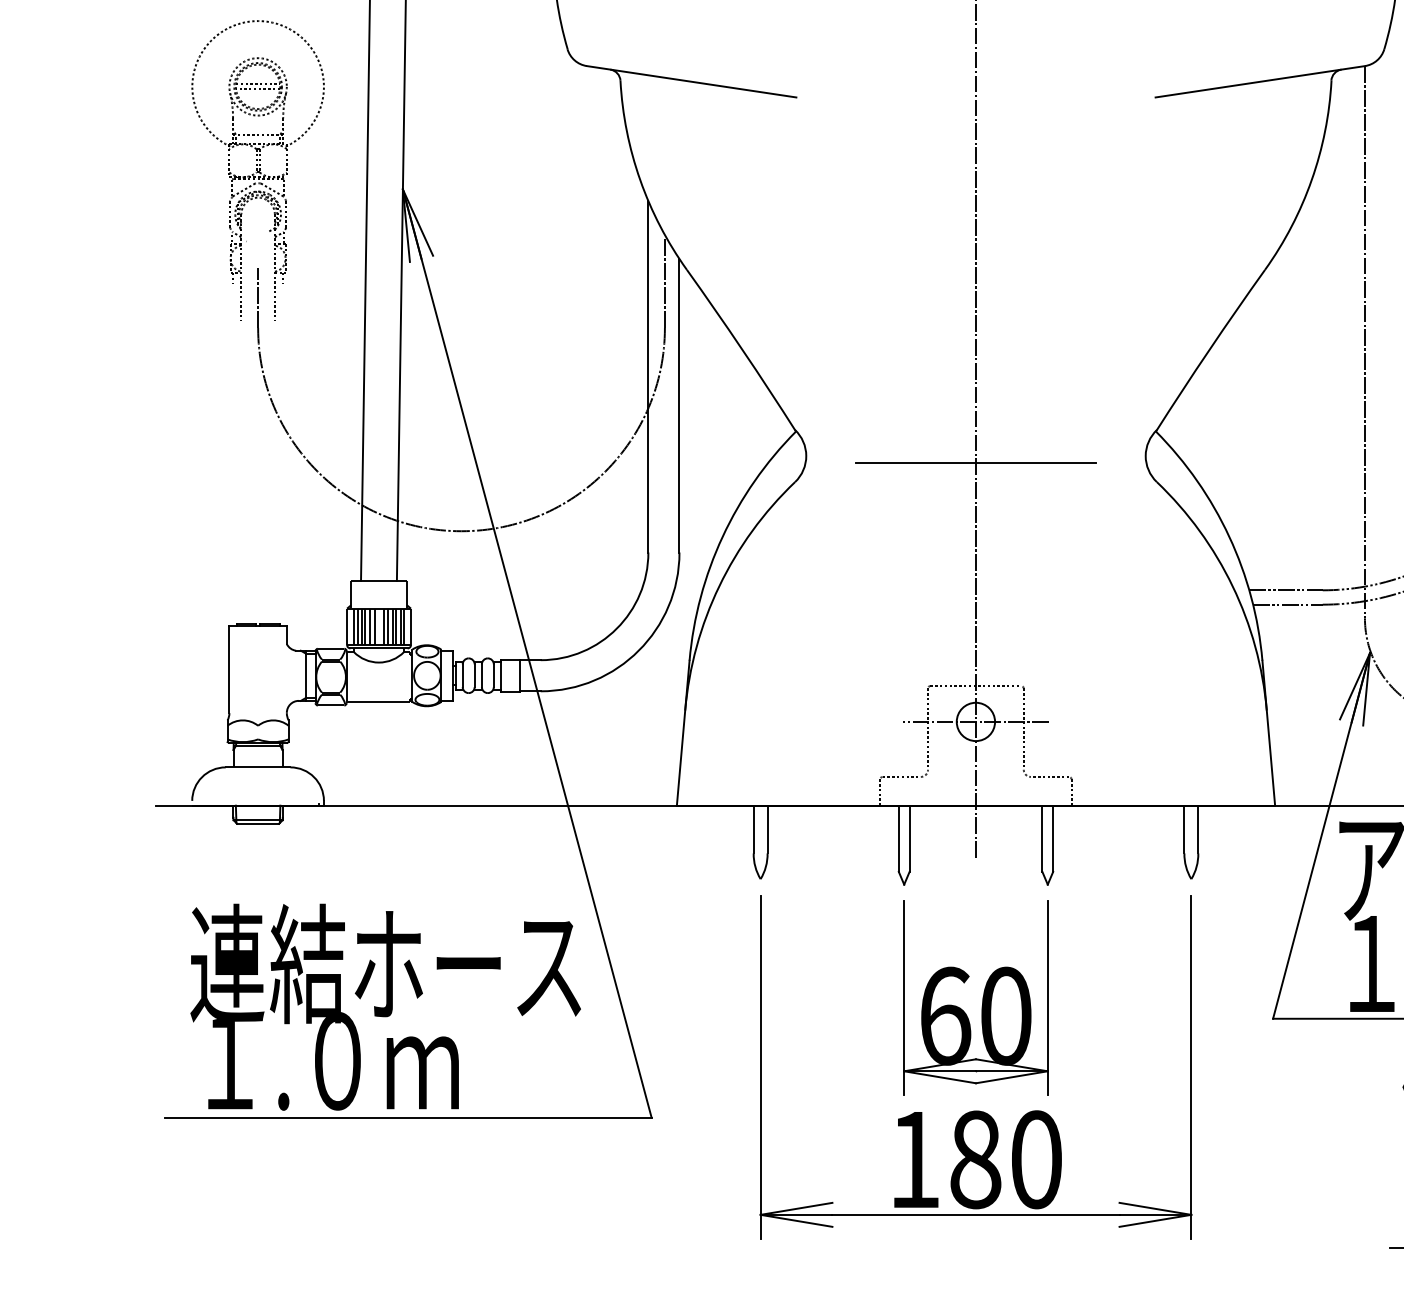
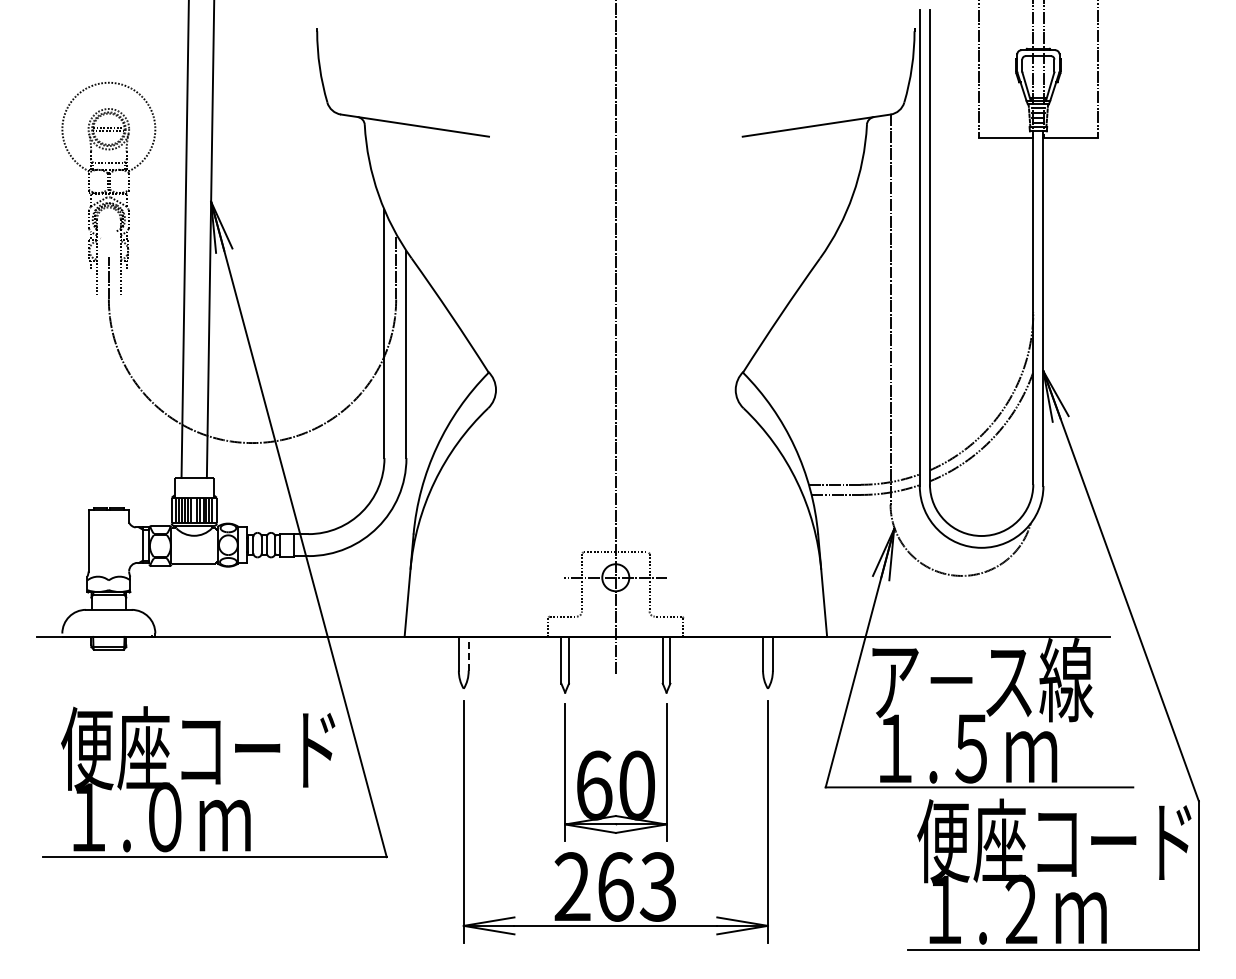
line: (975, 463) -> (615, 395), removed
line: (767, 829) -> (468, 653), solid -> dashed
text: (385, 963) -> (198, 748), 連結ホース -> 便座コード
text: (975, 1159) -> (615, 886), 180 -> 263

